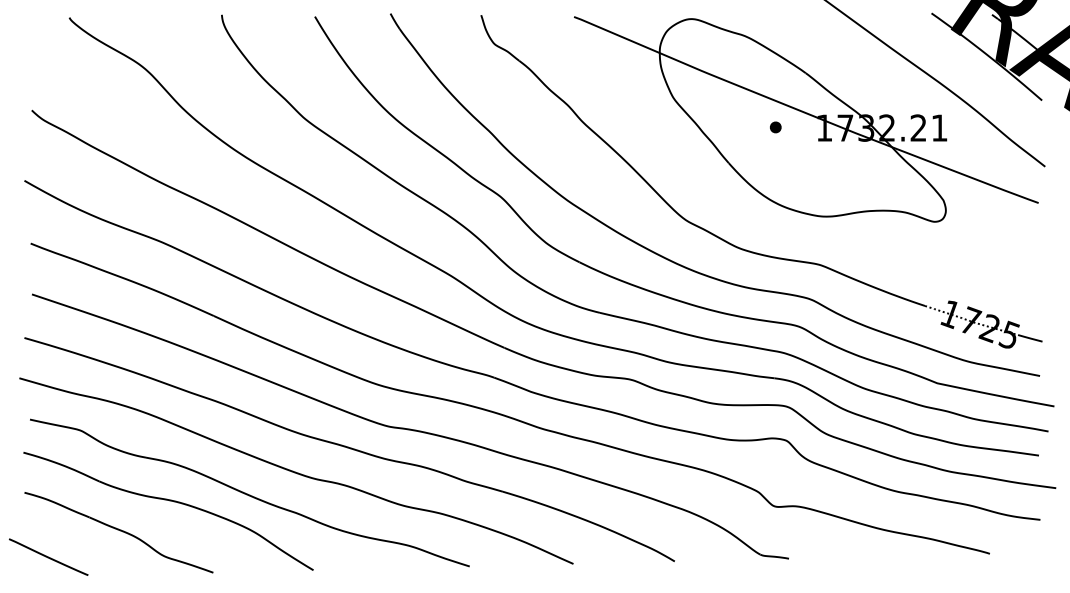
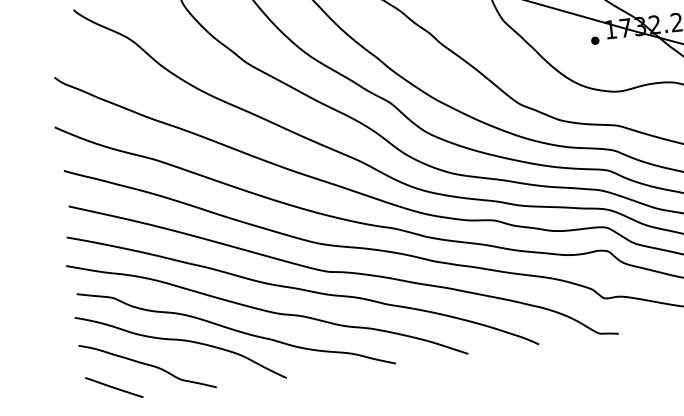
part: (775, 127) -> (595, 40), moved
line: (48, 556) -> (114, 387), moved

